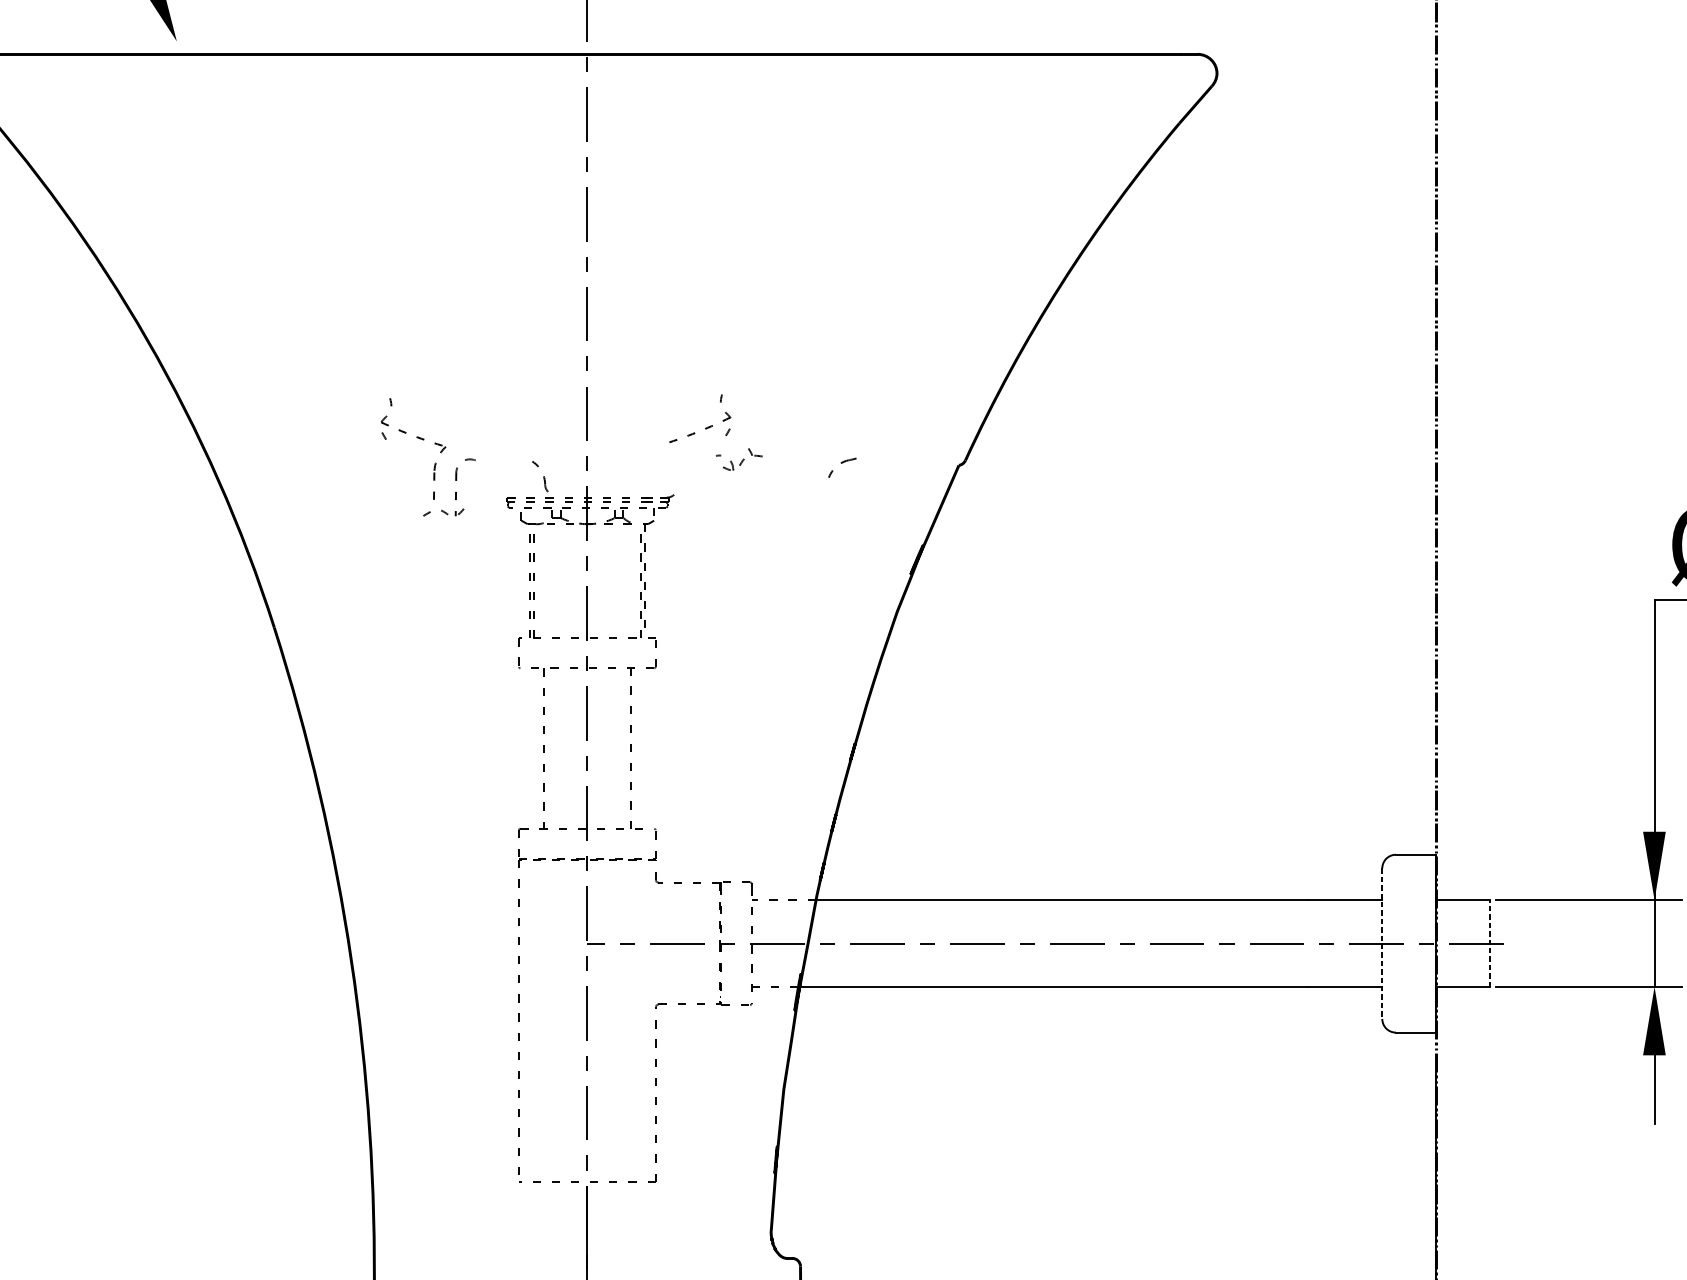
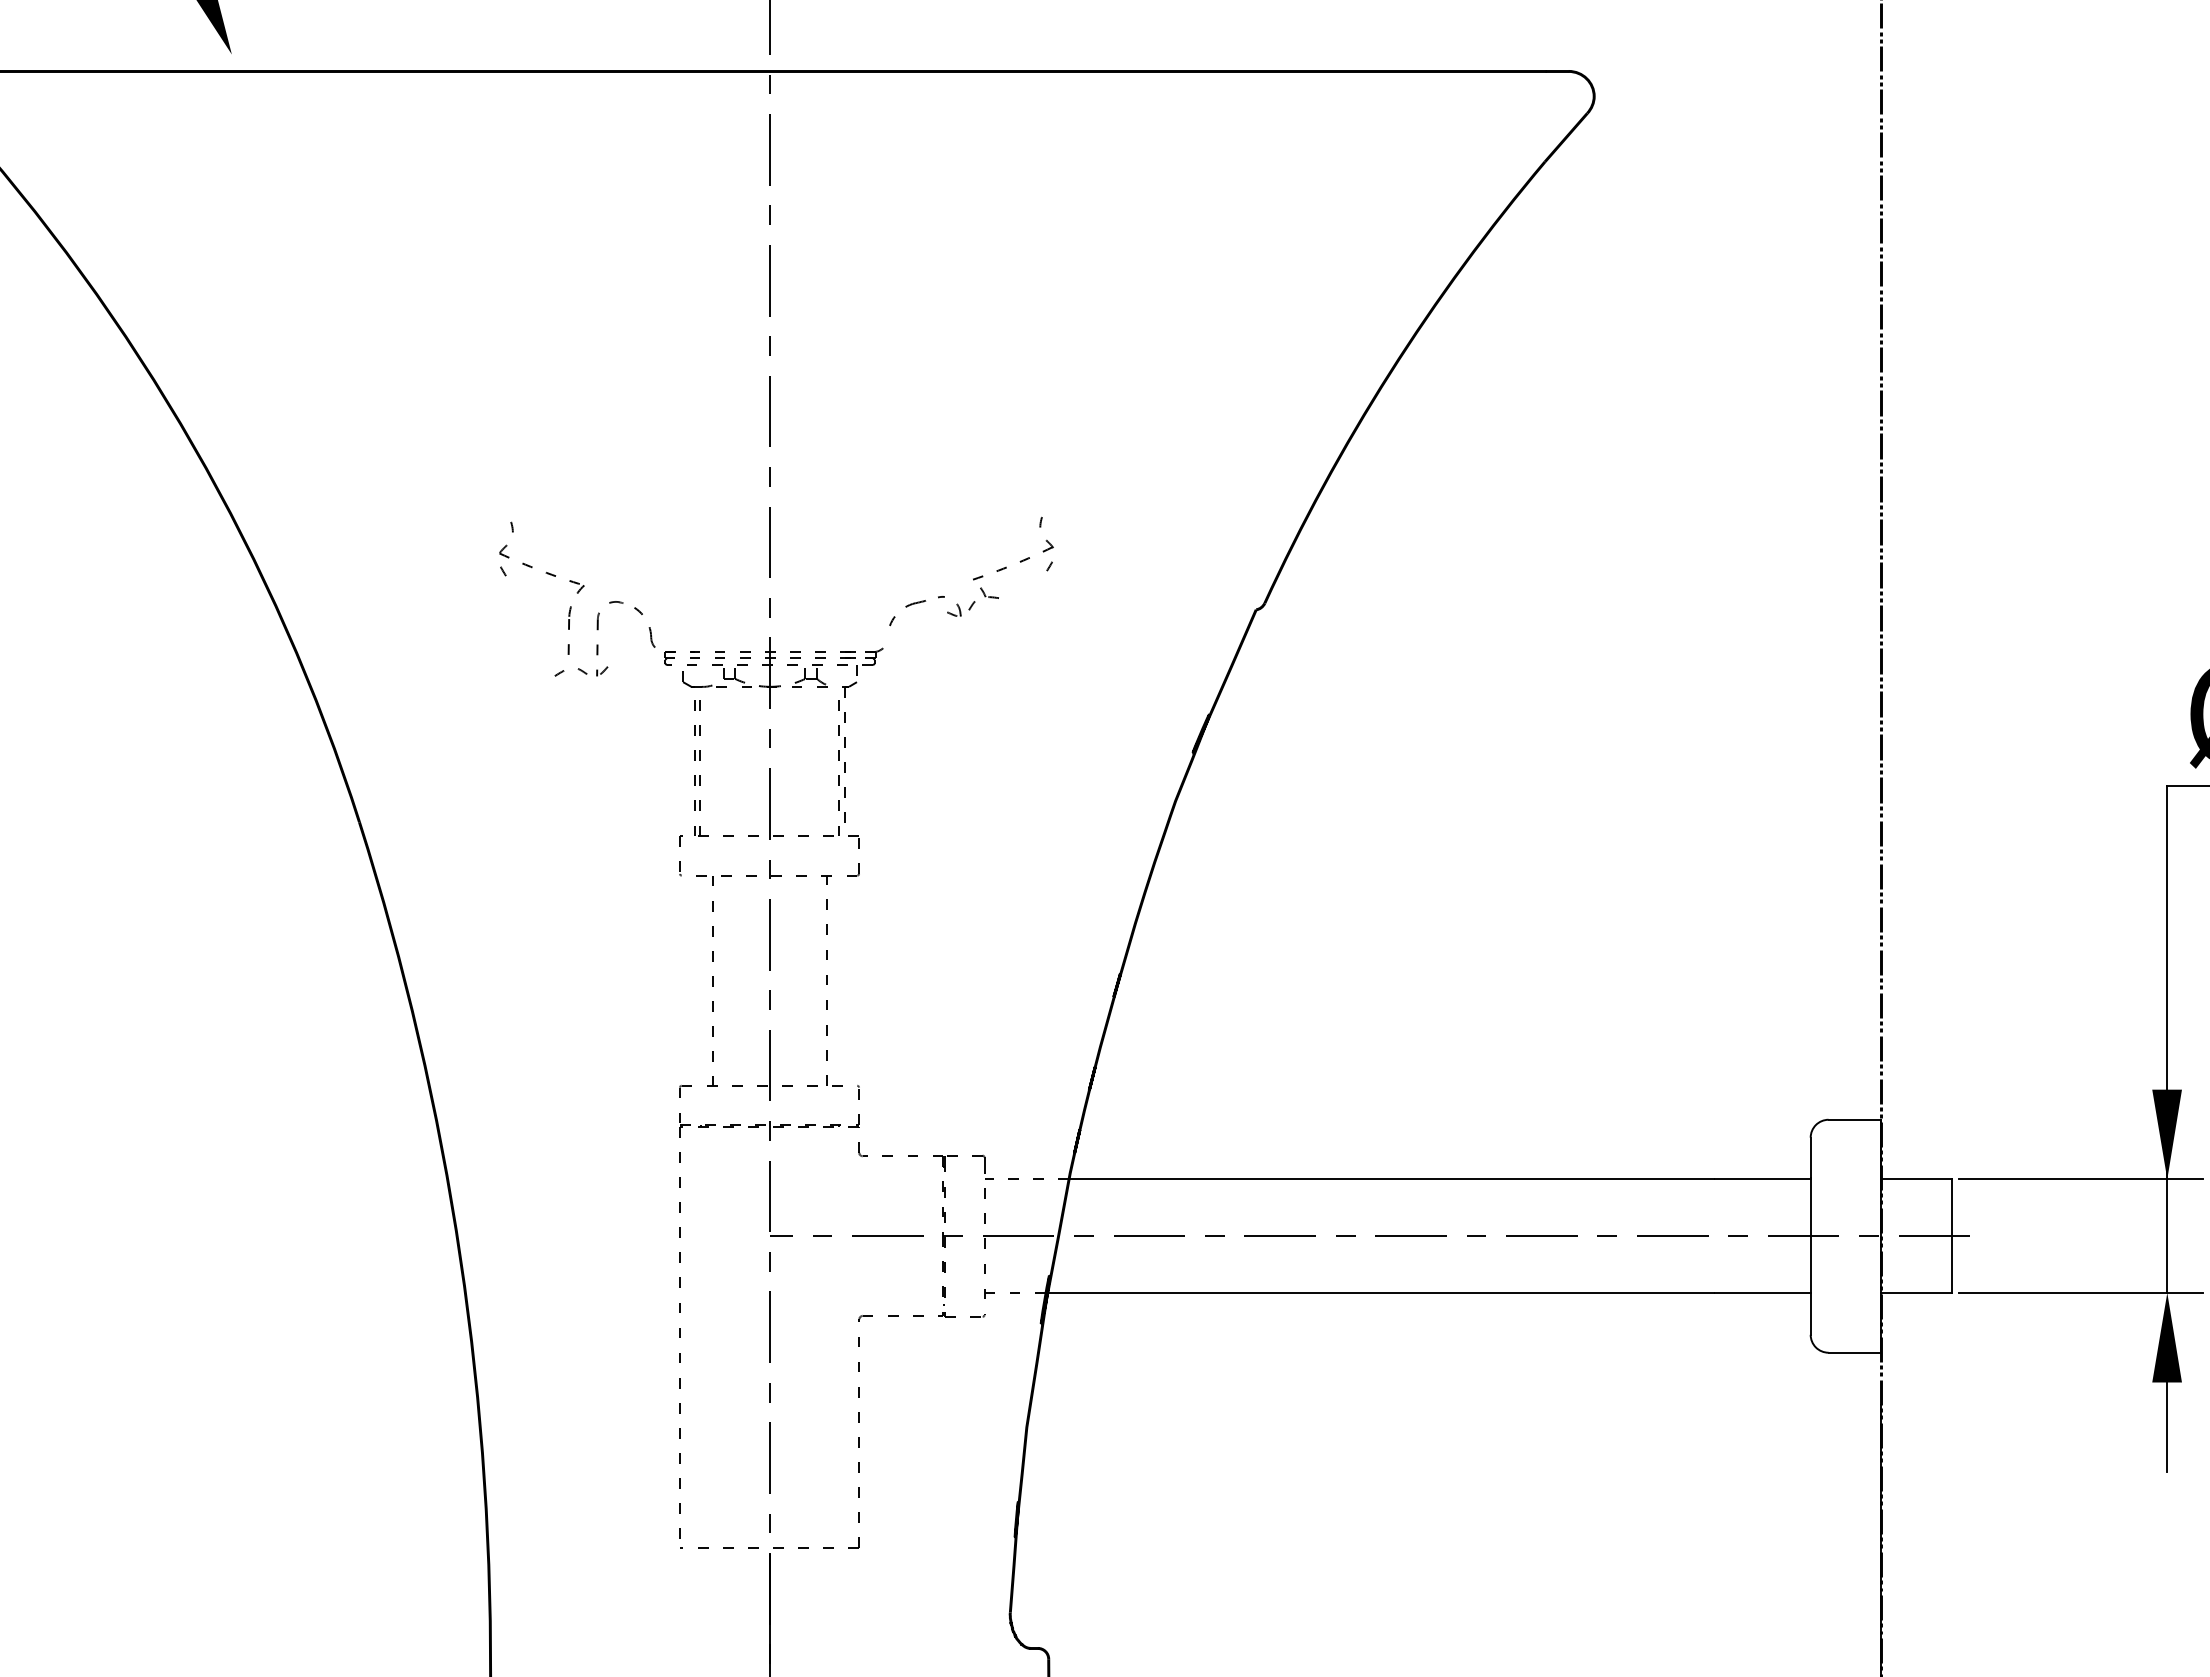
part: (705, 427) -> (1020, 560), moved
part: (842, 468) -> (907, 613), moved
part: (540, 476) -> (644, 627), moved
line: (1382, 943) -> (1810, 1236), dashed -> solid
line: (1490, 943) -> (1952, 1236), dashed -> solid

